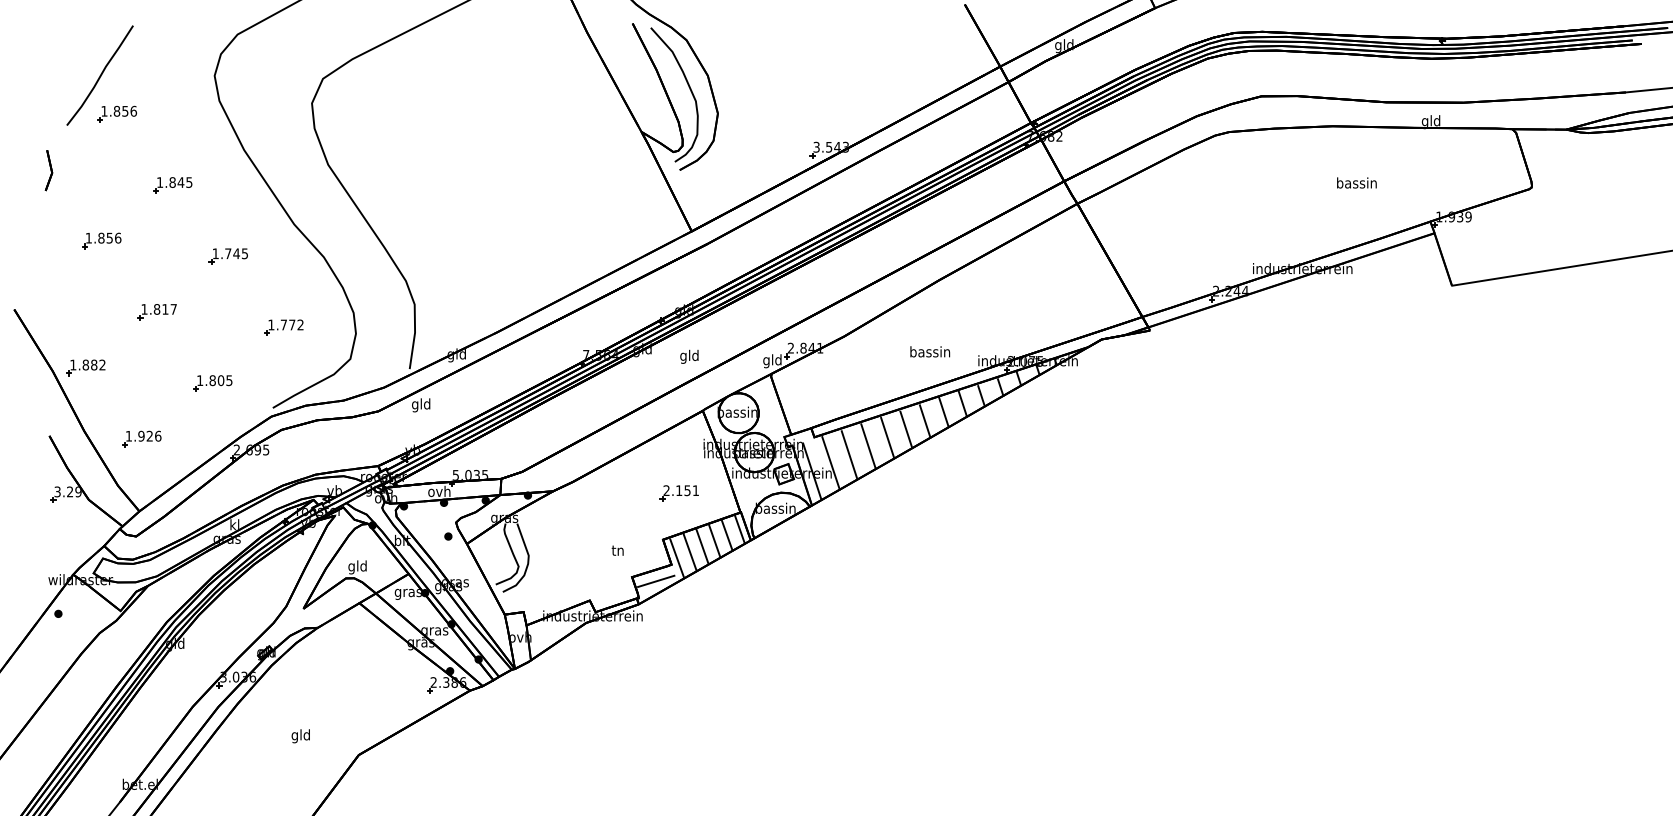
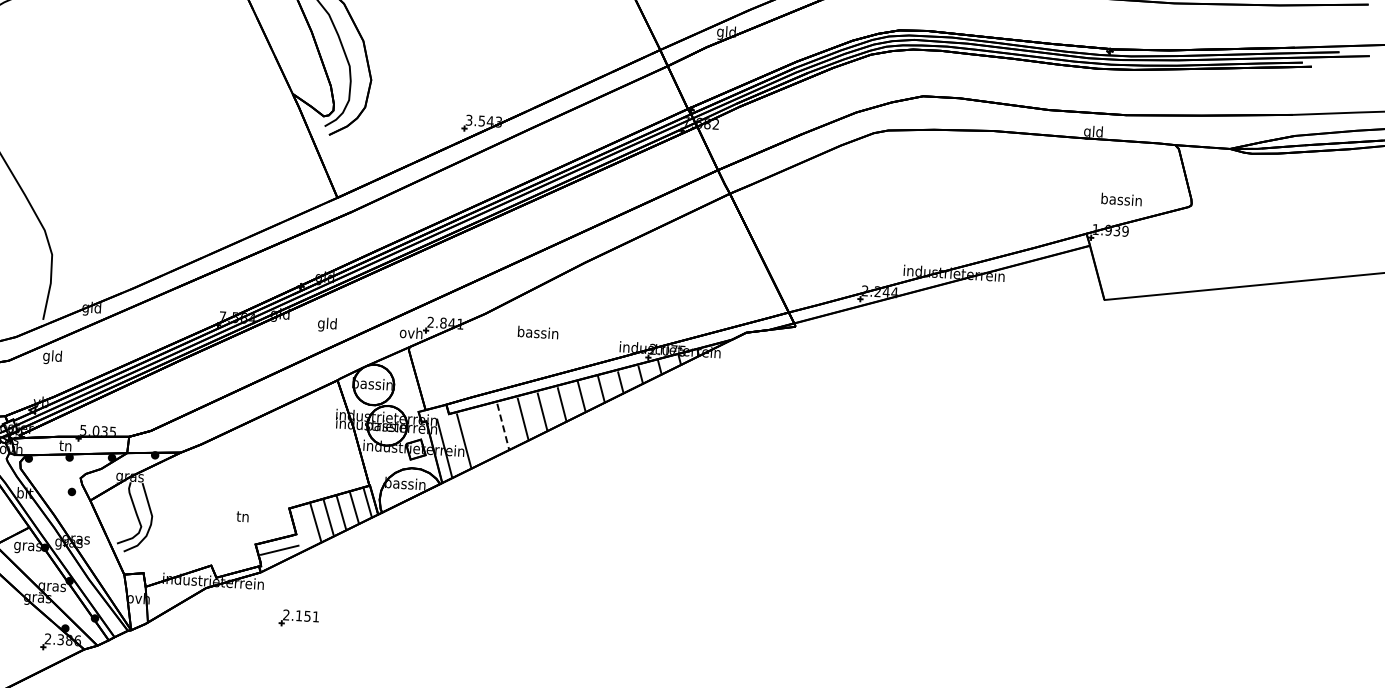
text: (1356, 182) -> (1121, 199), moved
text: (930, 351) -> (538, 332), moved
text: (772, 361) -> (411, 334), gld -> ovh
line: (868, 447) -> (503, 427), solid -> dashed
line: (849, 455) -> (483, 434), removed
text: (439, 491) -> (65, 445), ovh -> tn
part: (678, 493) -> (298, 618), moved
line: (677, 558) -> (302, 528), removed

